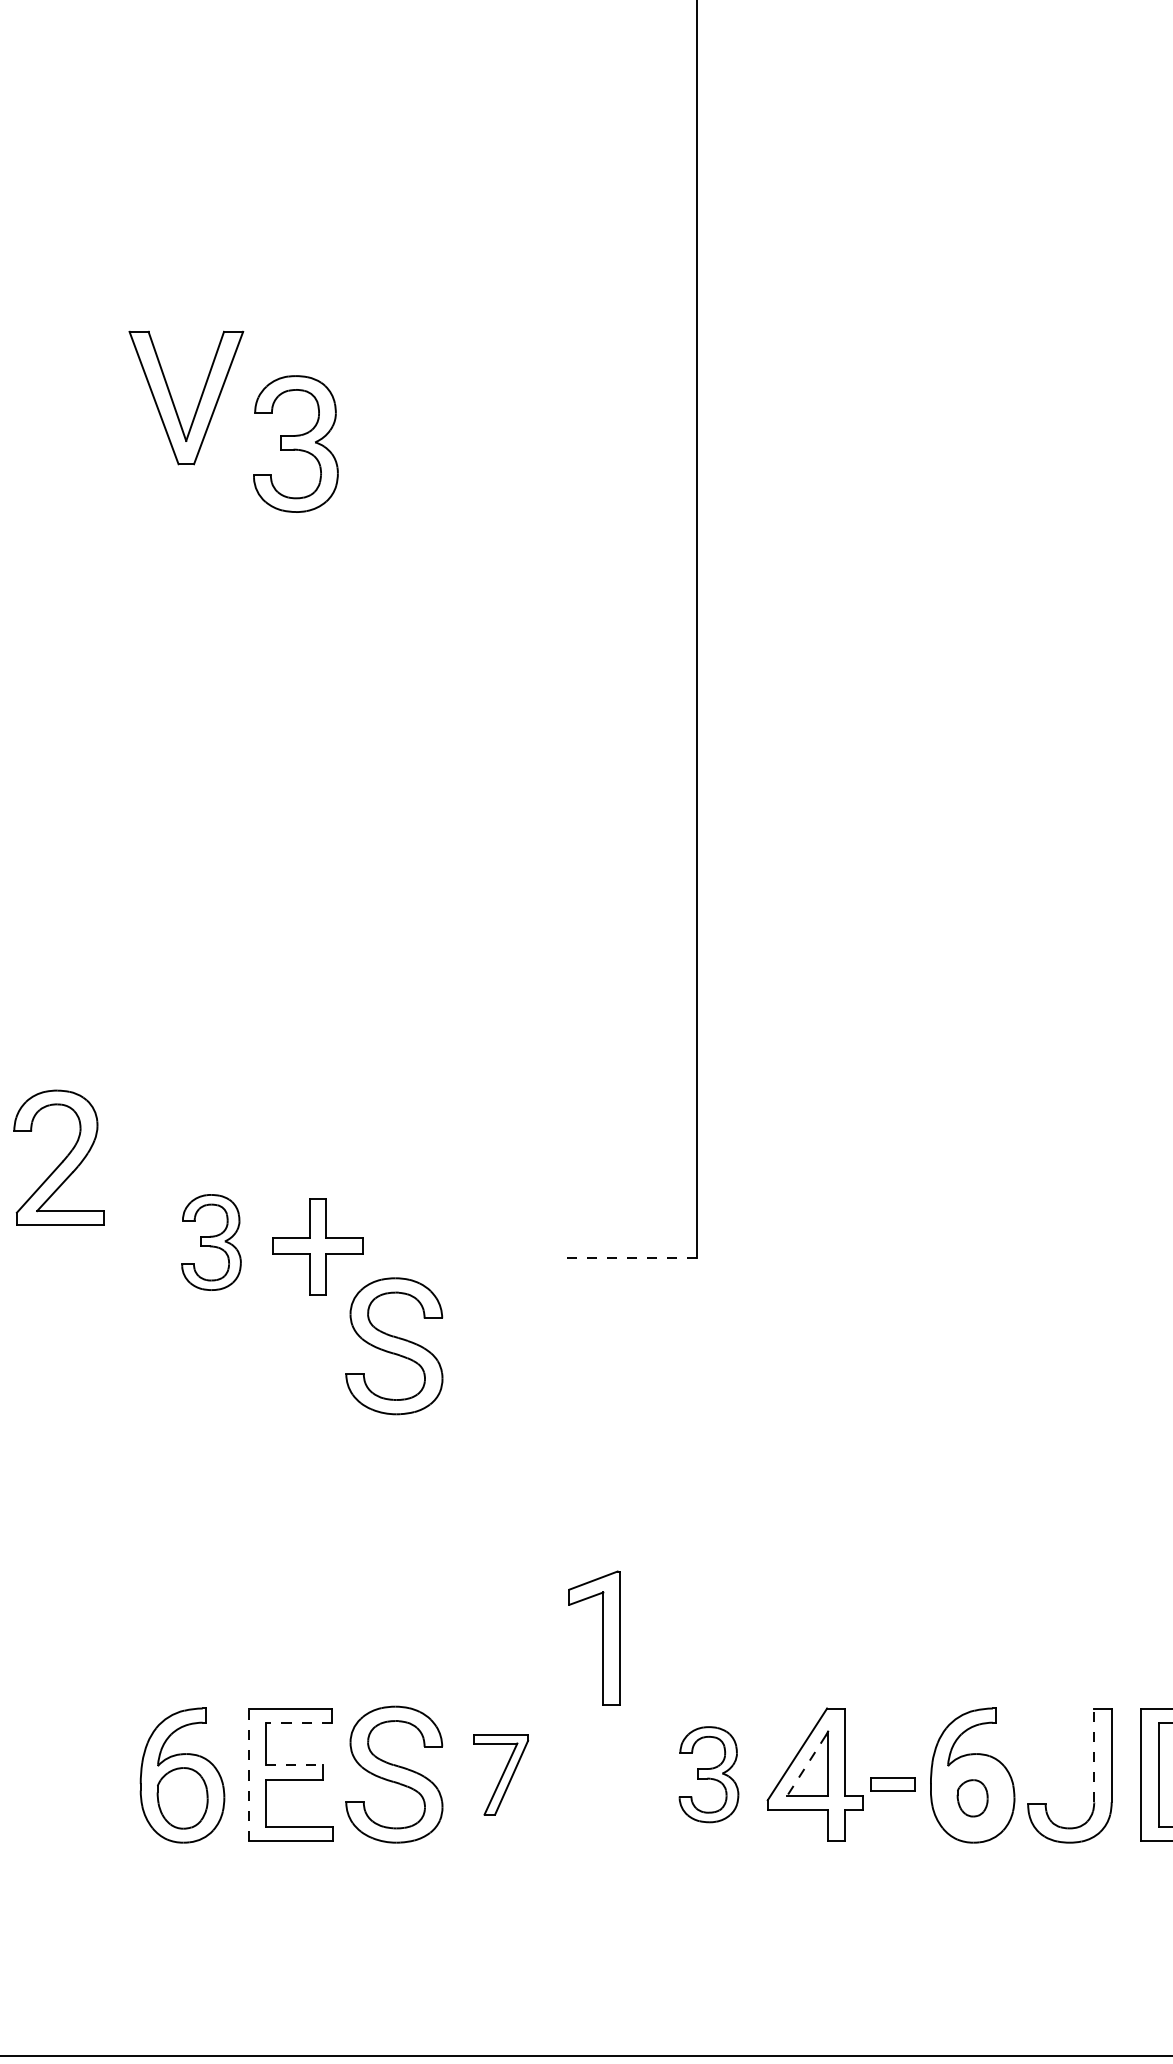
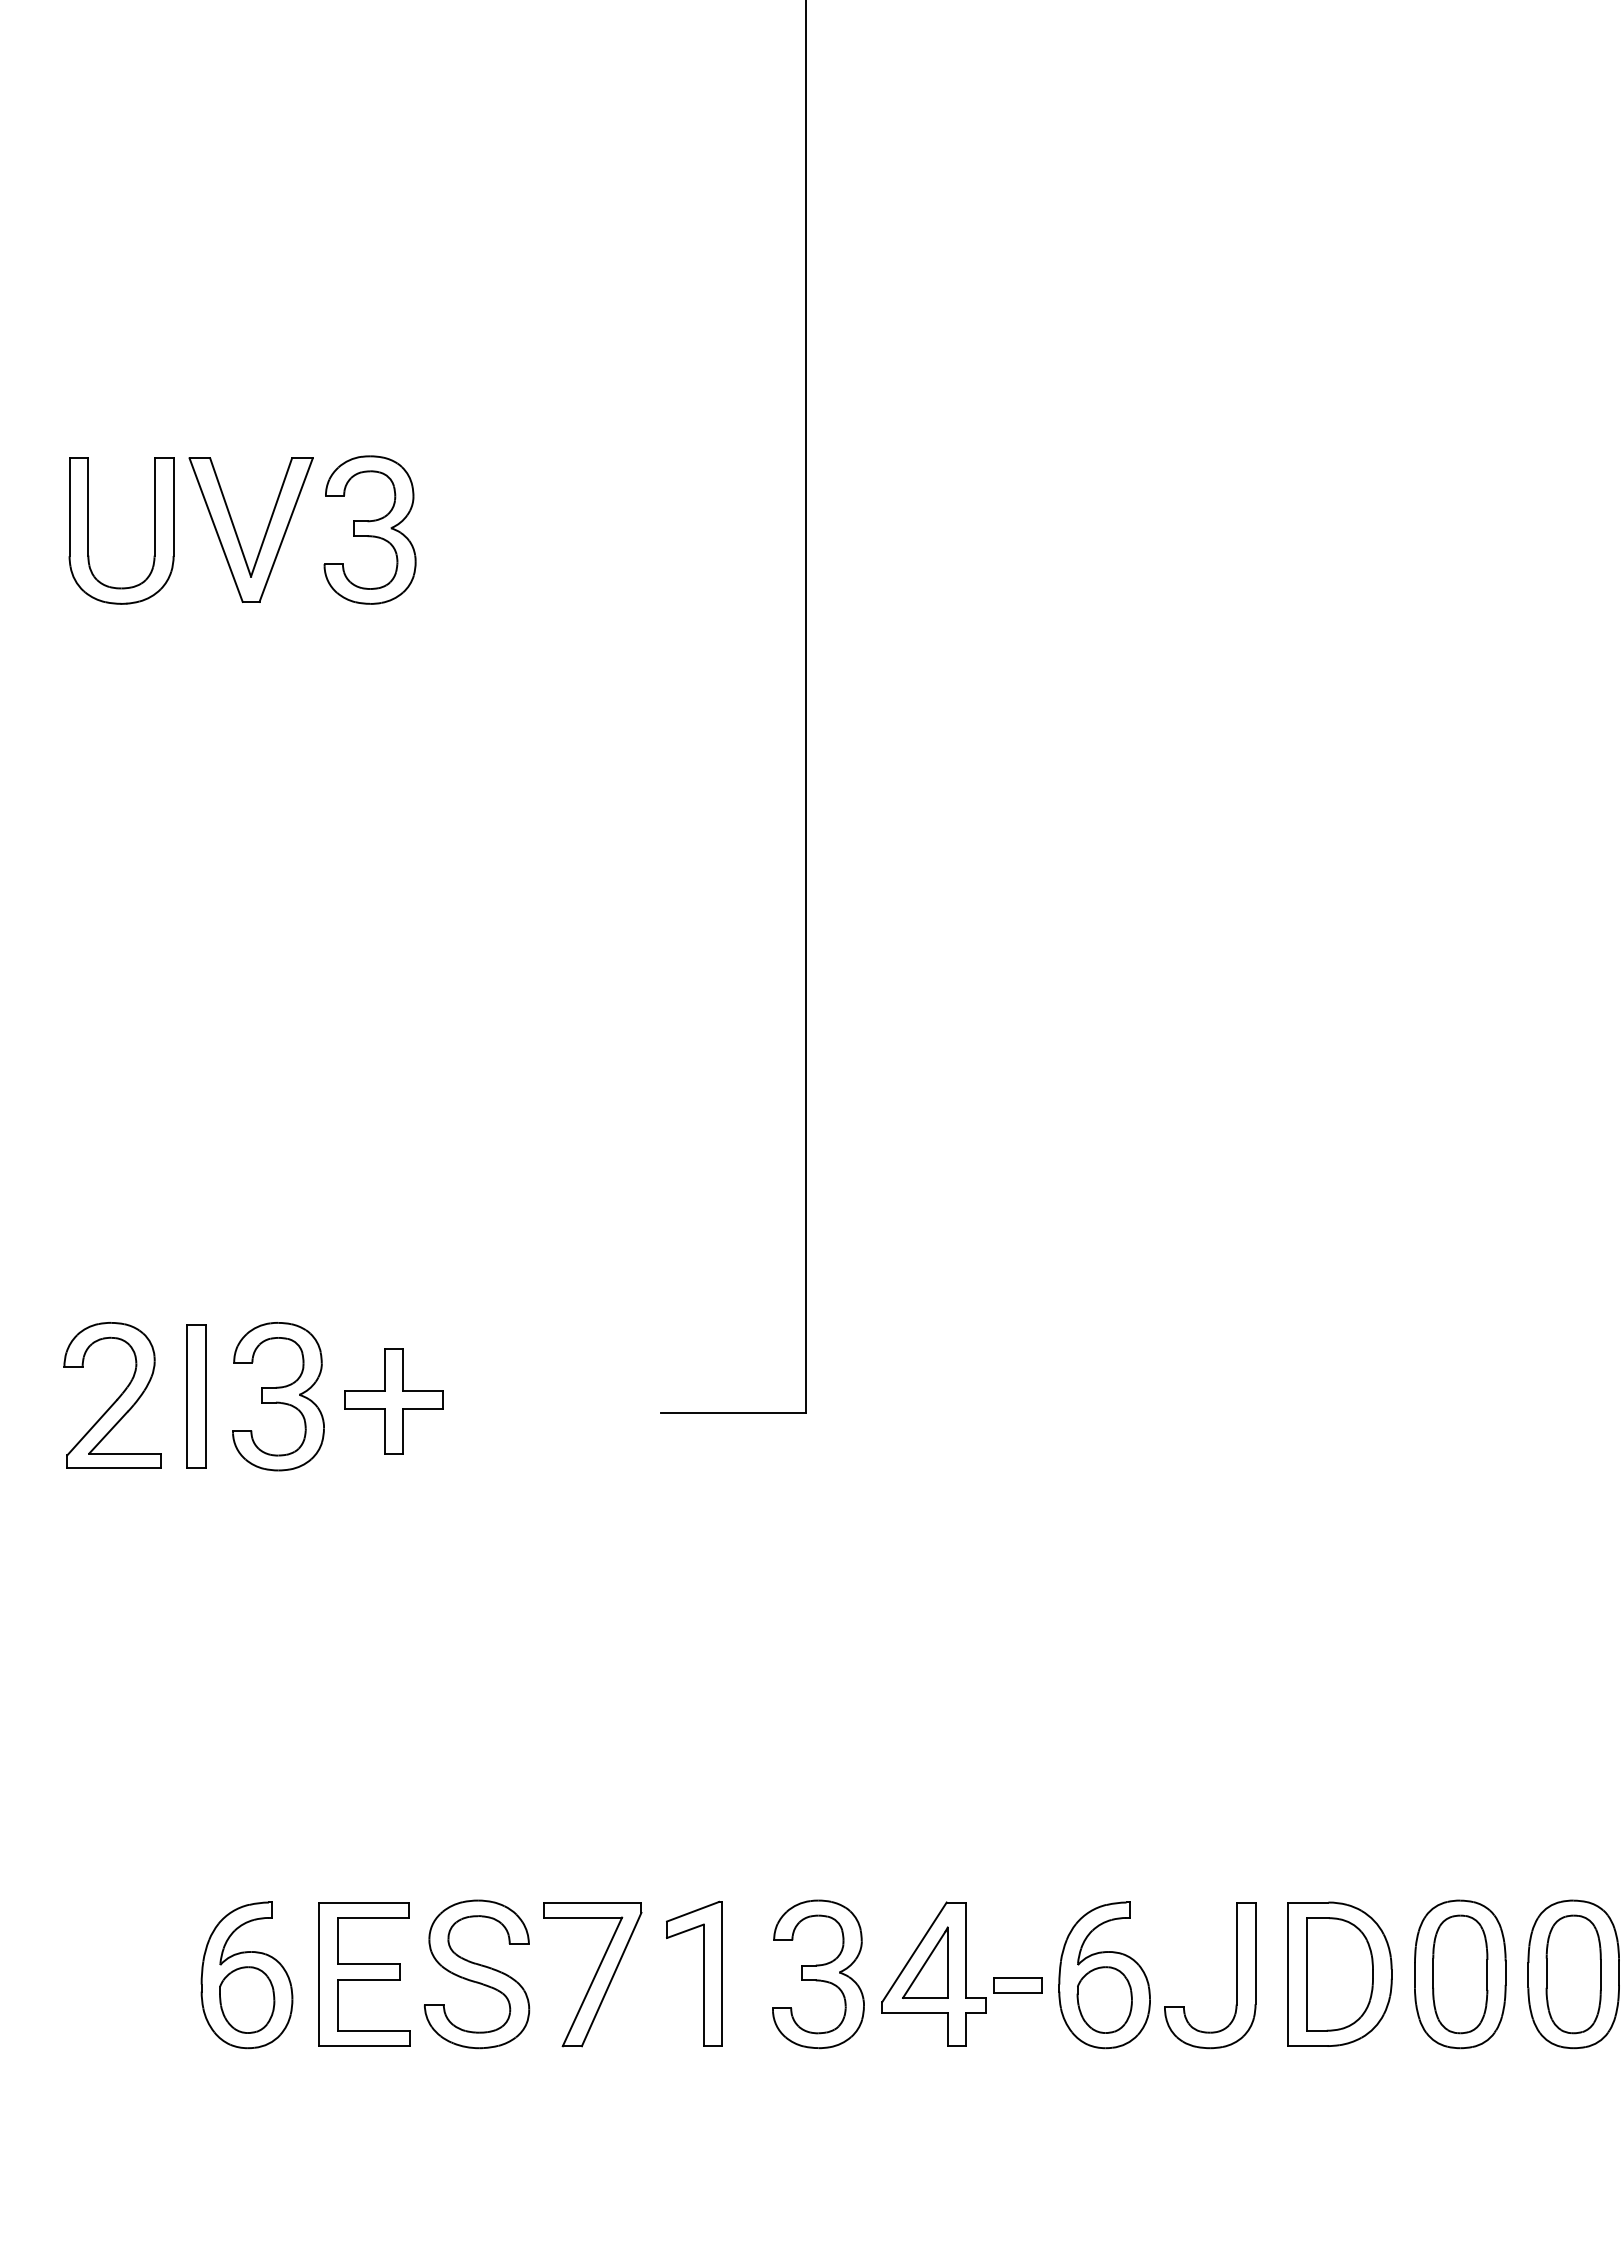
part: (173, 401) -> (237, 533), moved
part: (36, 444) -> (88, 530), added
part: (58, 1157) -> (112, 1395), moved
part: (135, 1242) -> (196, 1396), added
part: (211, 1242) -> (278, 1396), size x1.43
line: (630, 1257) -> (733, 1413), dashed -> solid
part: (394, 1346) -> (477, 1509), removed
part: (603, 1637) -> (703, 1973), moved
line: (299, 1723) -> (373, 1918), dashed -> solid
line: (1094, 1755) -> (1236, 1953), dashed -> solid
line: (295, 1765) -> (369, 1964), dashed -> solid
line: (806, 1766) -> (924, 1965), dashed -> solid
line: (248, 1774) -> (318, 1974), dashed -> solid
part: (500, 1774) -> (592, 1974), size x1.67
part: (709, 1774) -> (818, 1974), size x1.43
part: (972, 1797) -> (1104, 1999), size x1.67

